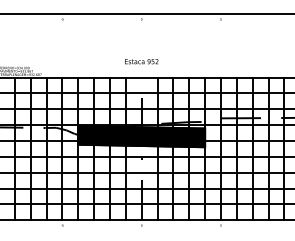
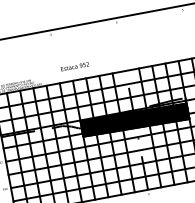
text: (141, 61) -> (74, 66), moved

